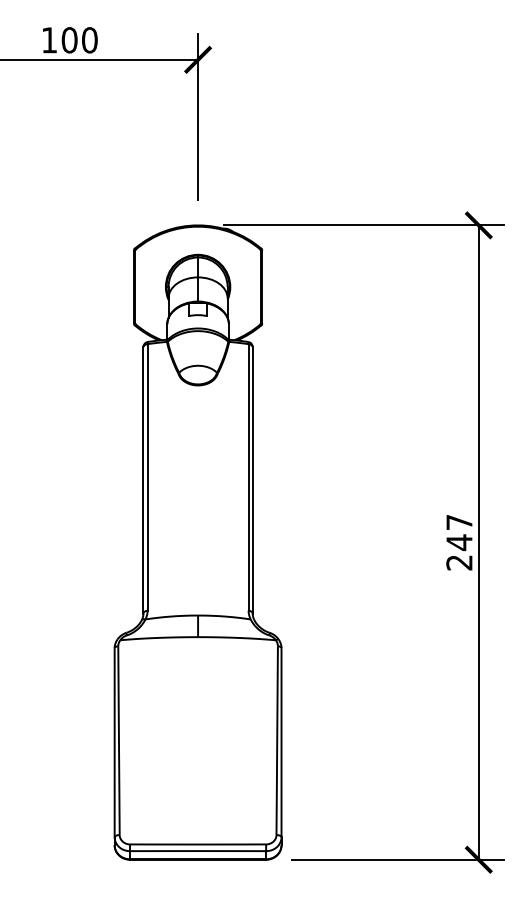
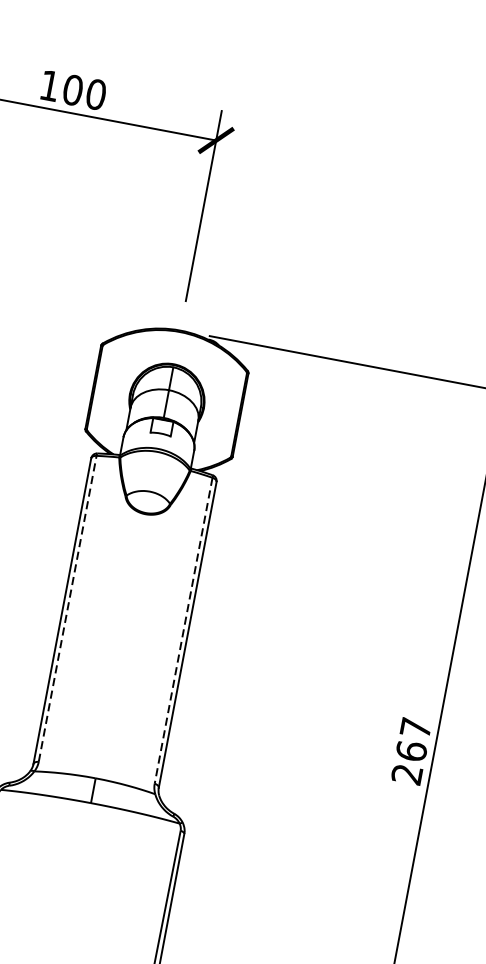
line: (147, 476) -> (67, 607), solid -> dashed
line: (248, 477) -> (183, 630), solid -> dashed
text: (459, 542) -> (411, 751), 247 -> 267

